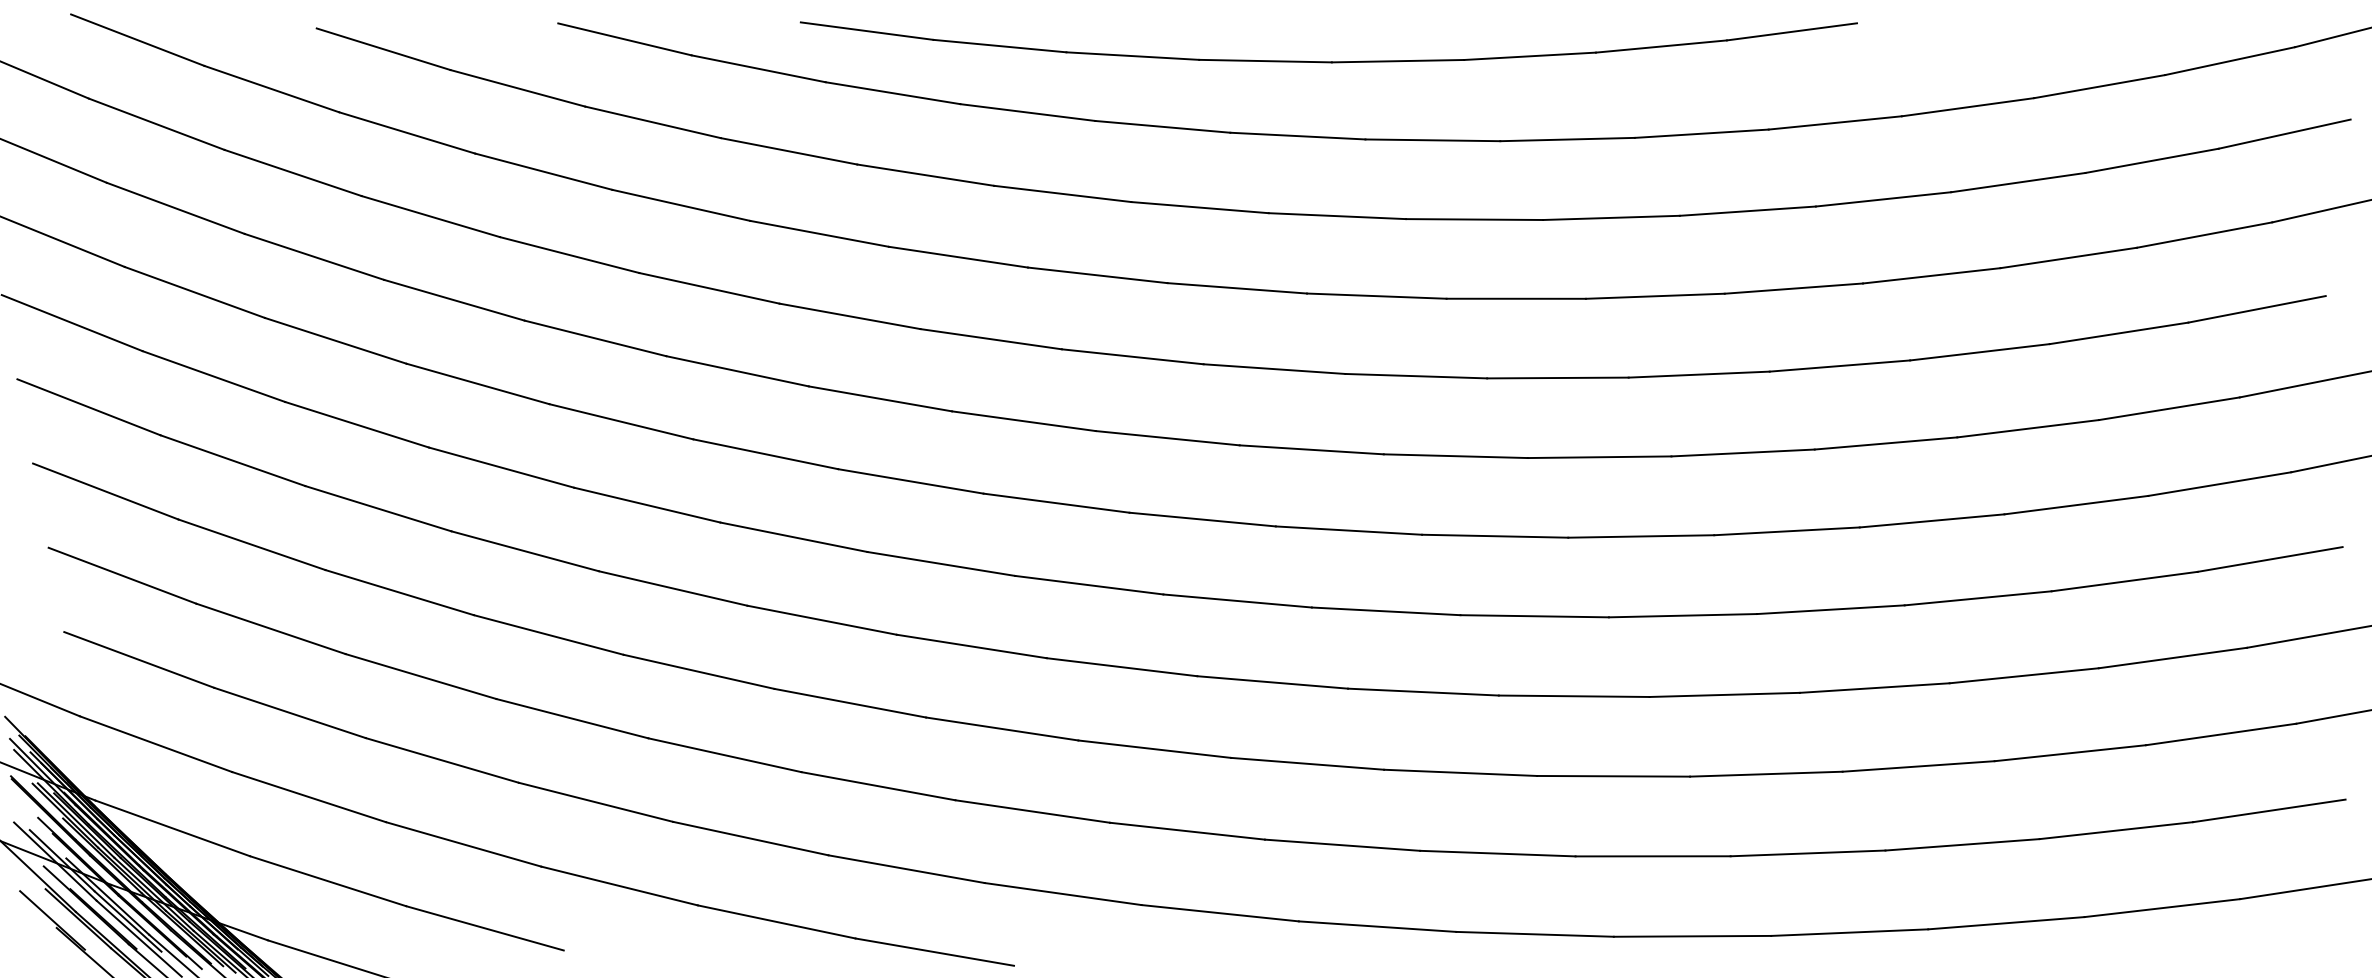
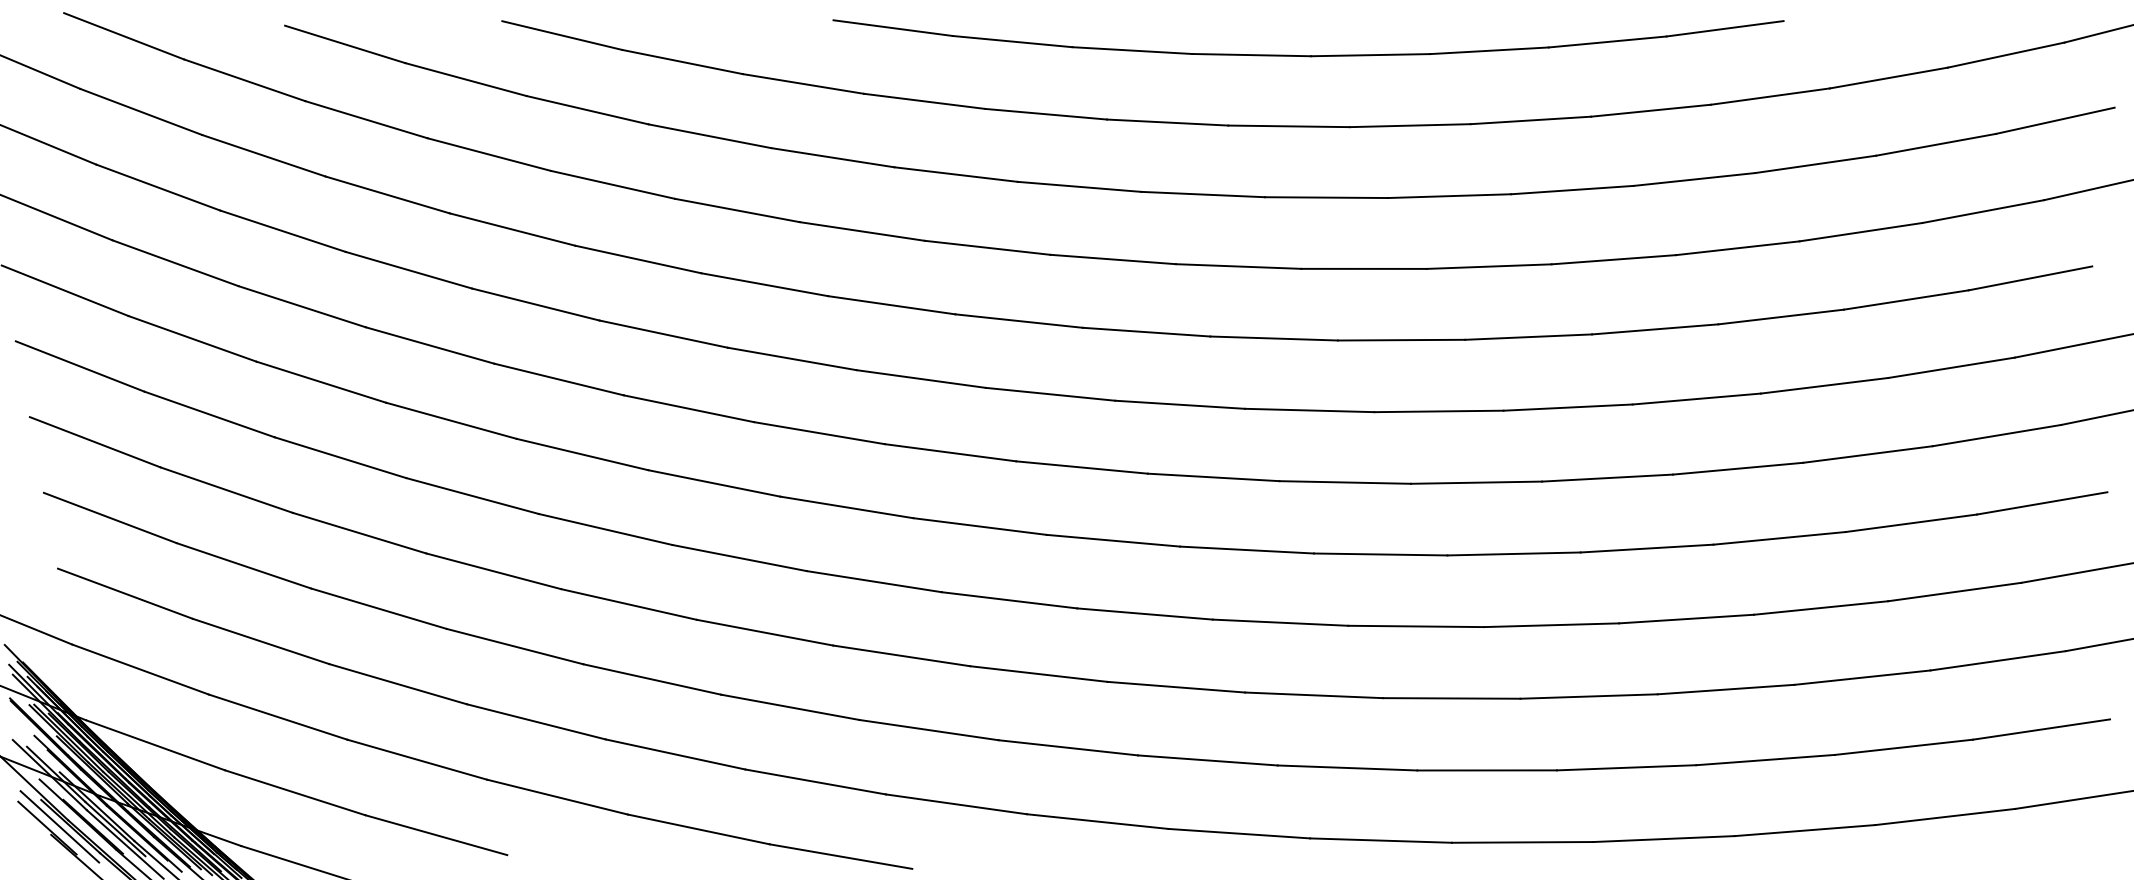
part: (1328, 61) -> (1308, 55), moved
line: (65, 918) -> (59, 826), added

